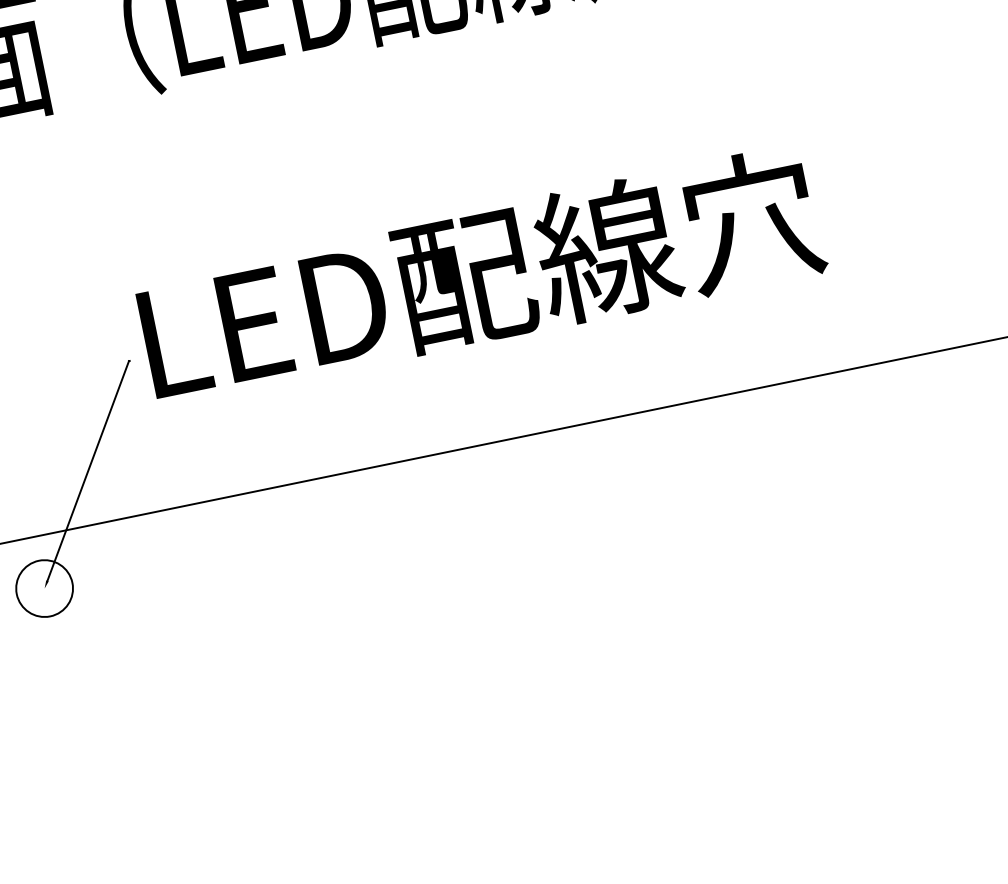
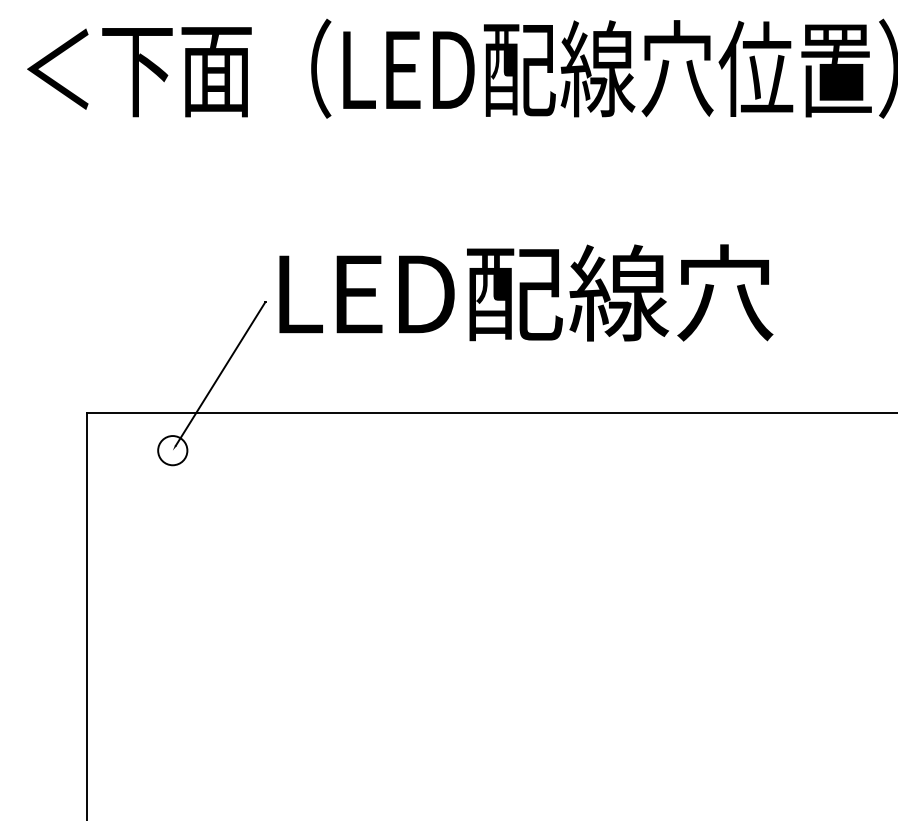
circle: (44, 588) -> (172, 450), size x0.71

